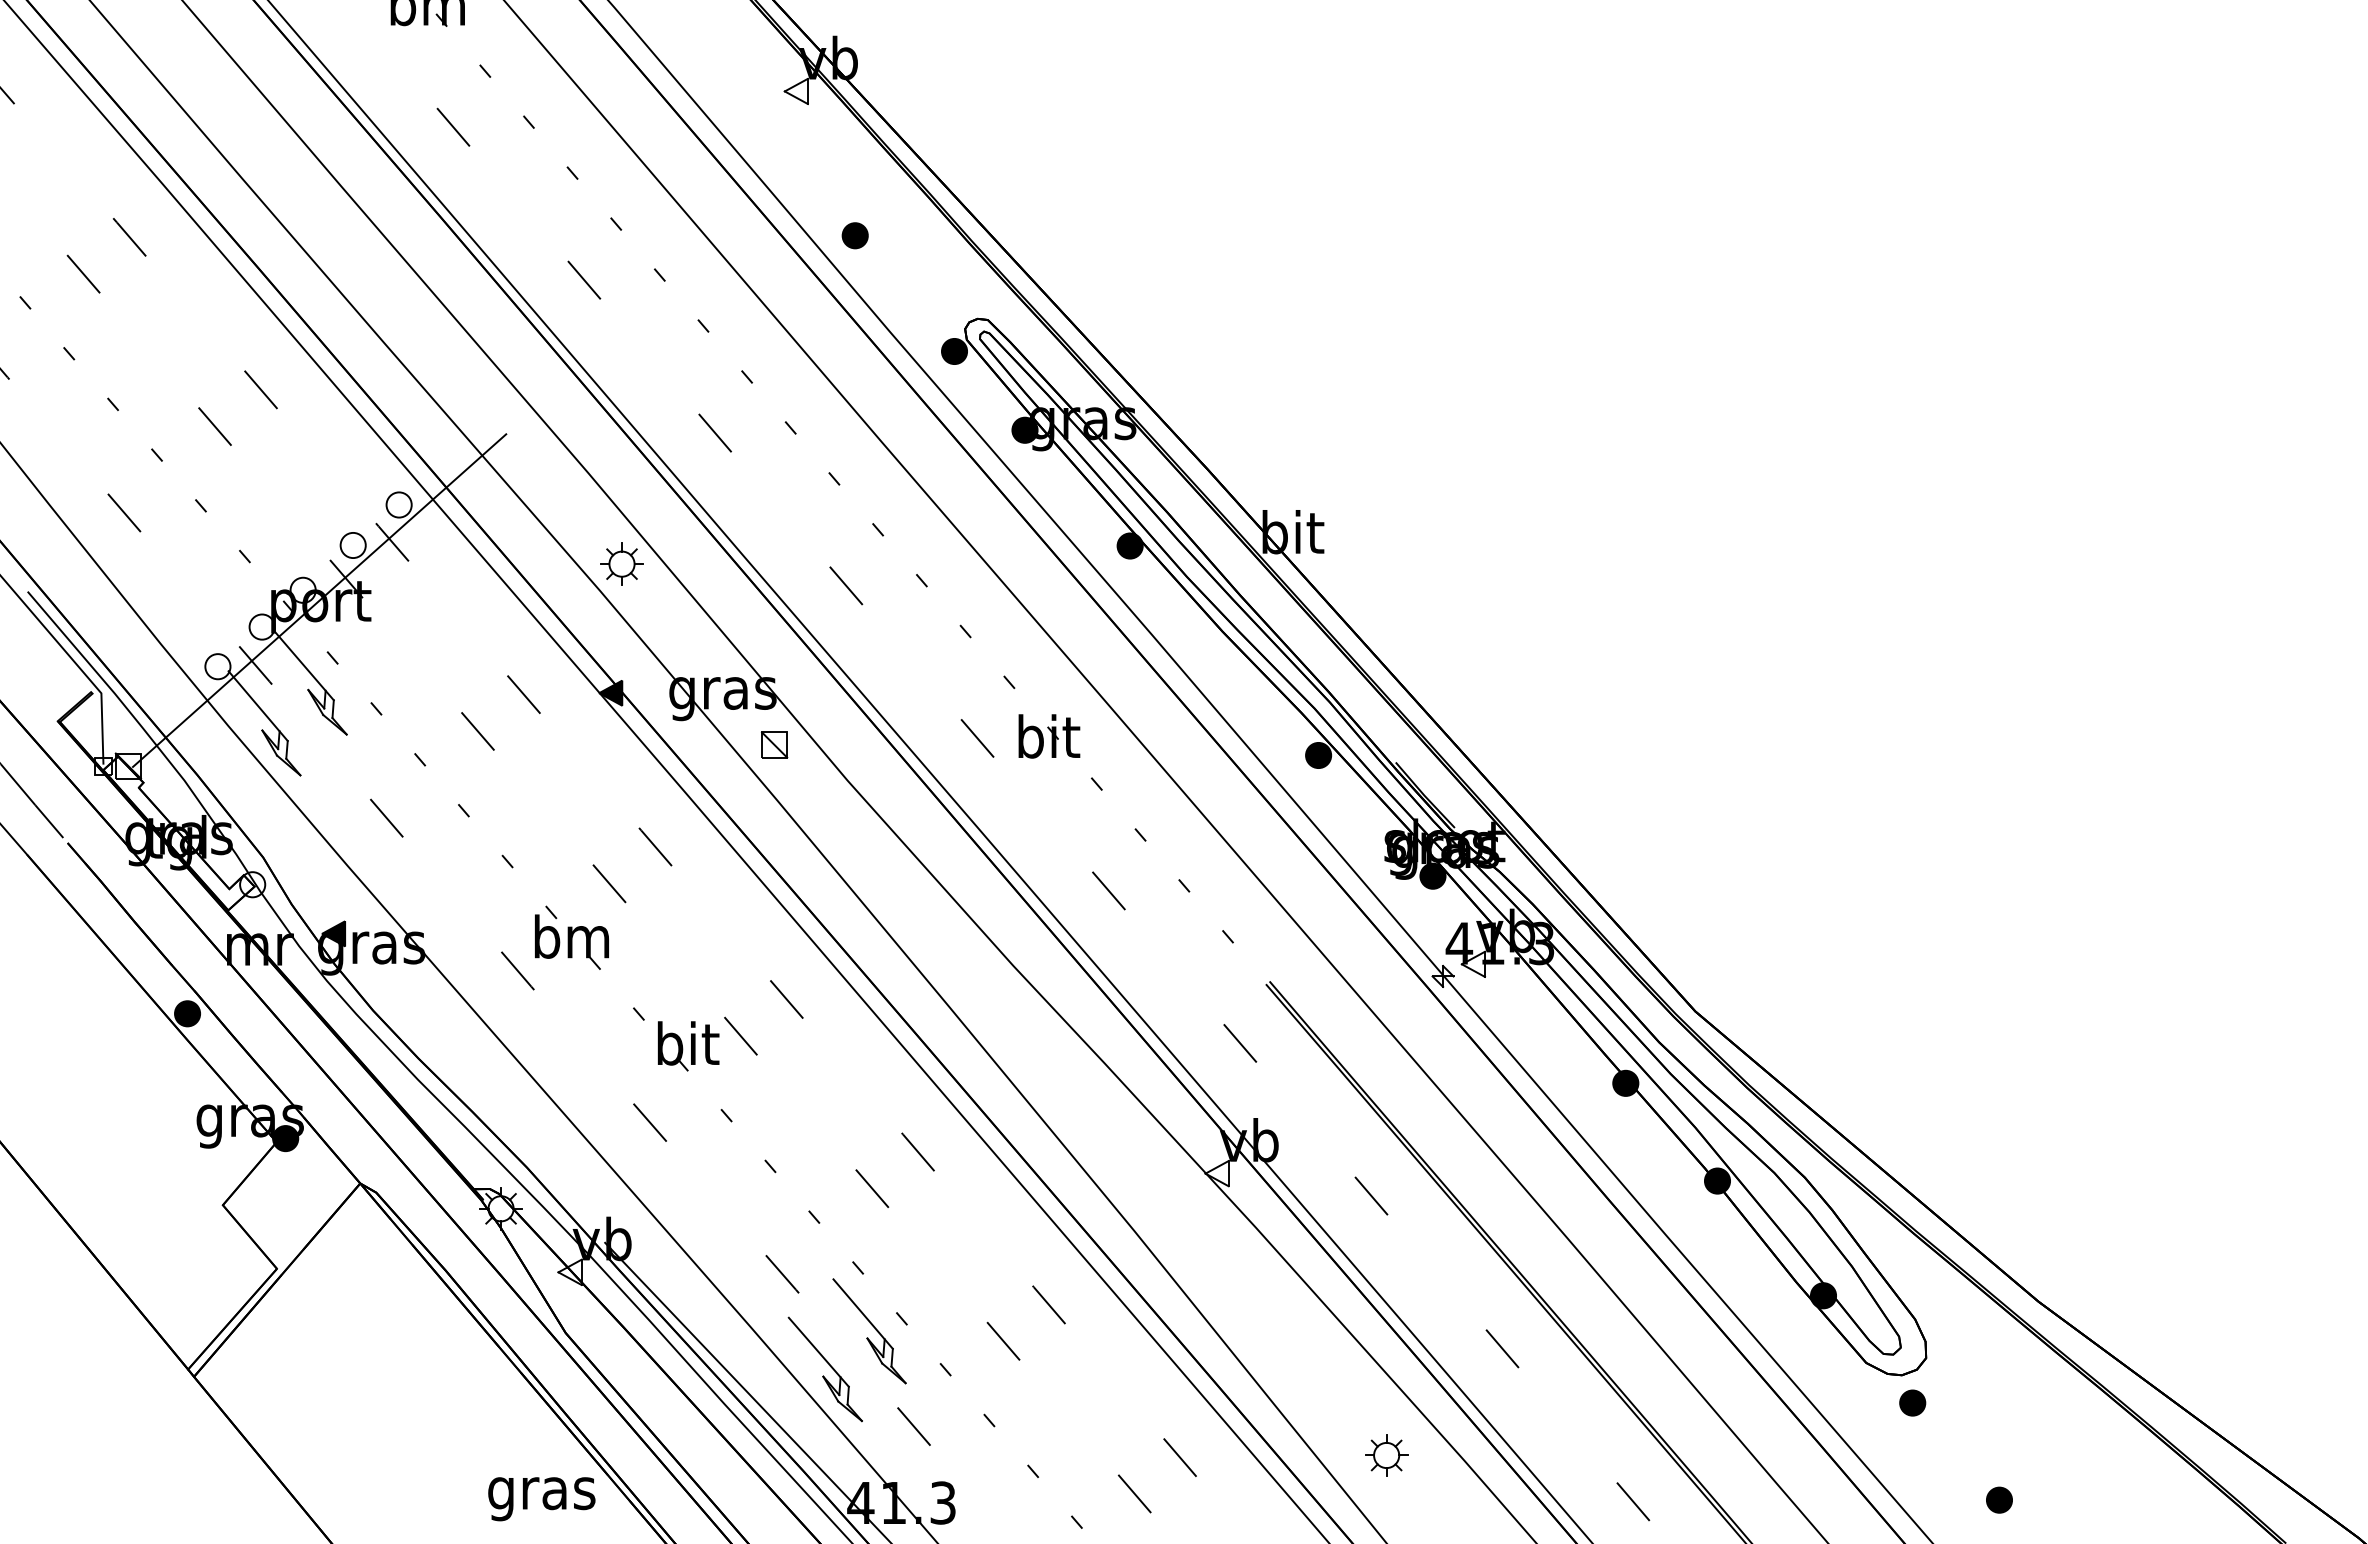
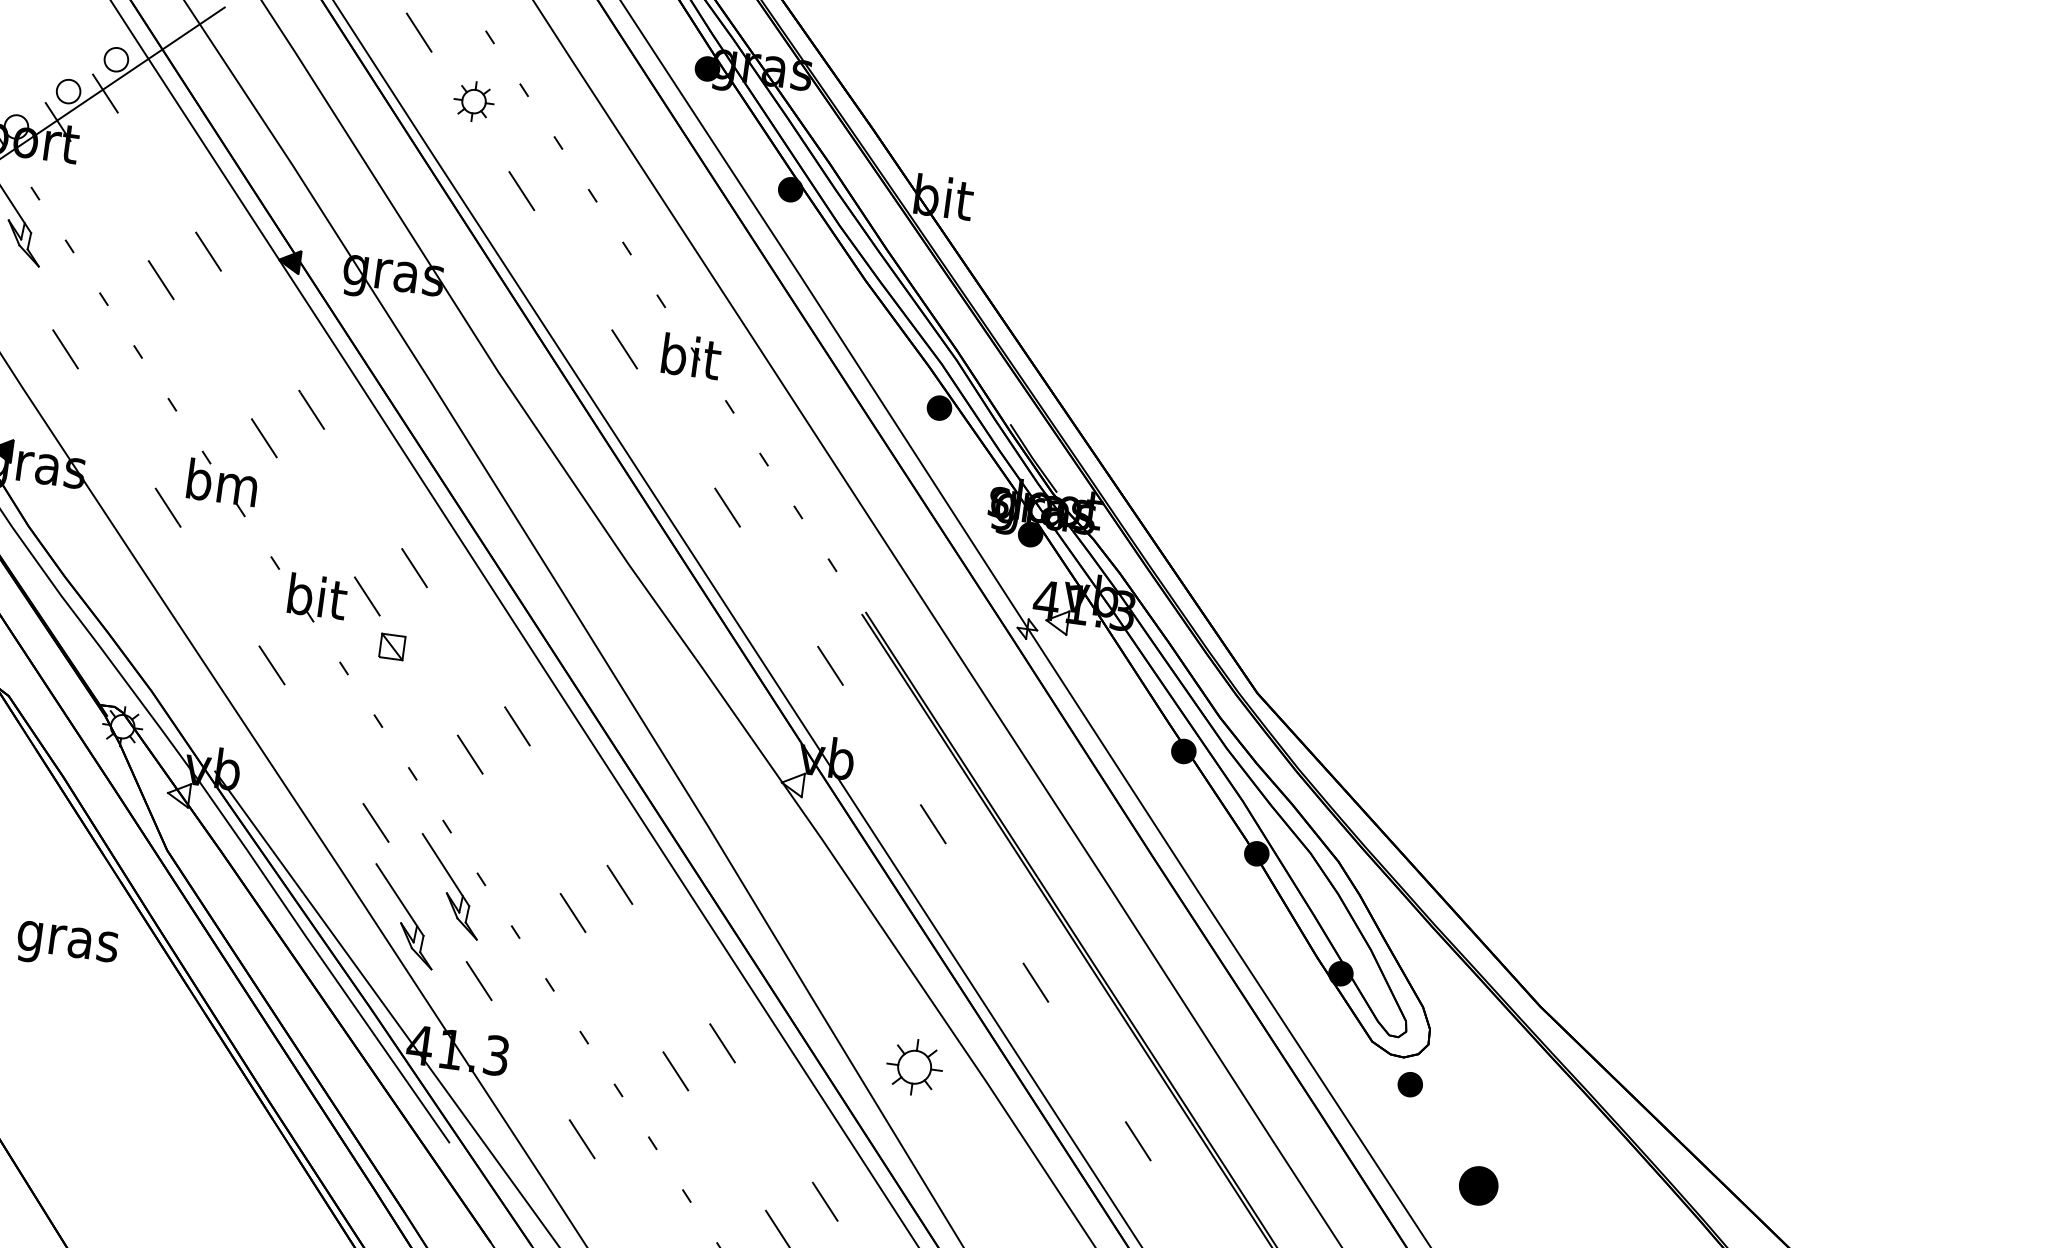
part: (621, 563) -> (473, 100), moved
part: (774, 744) -> (392, 646), moved
part: (1386, 1455) -> (914, 1067), size x1.4
text: (541, 1499) -> (66, 946), moved
part: (1999, 1499) -> (1478, 1185), size x1.6

